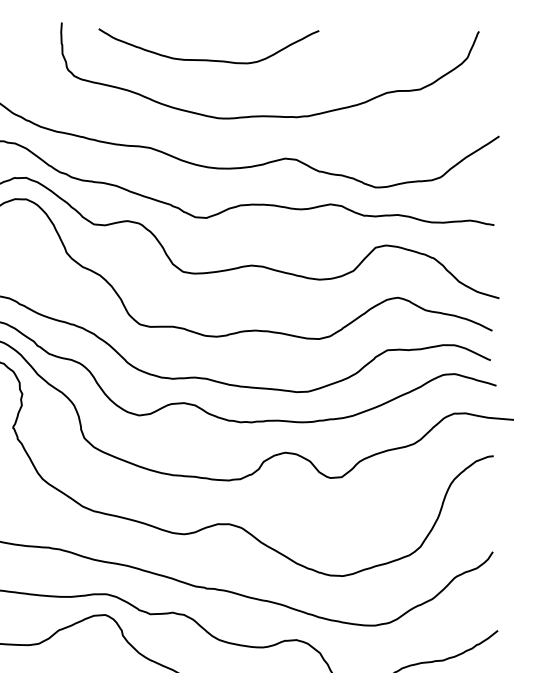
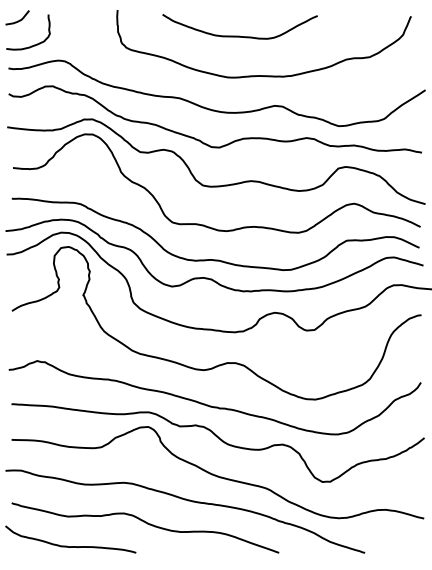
curve: (208, 58) -> (239, 35), moved

